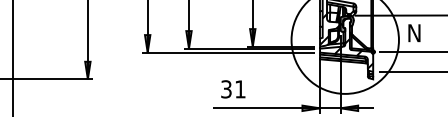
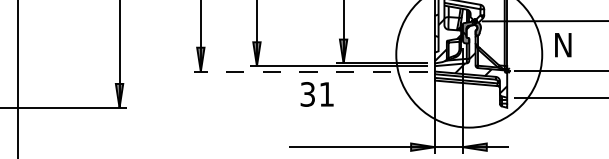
line: (228, 52) -> (310, 71), solid -> dashed
text: (232, 89) -> (316, 94), moved

